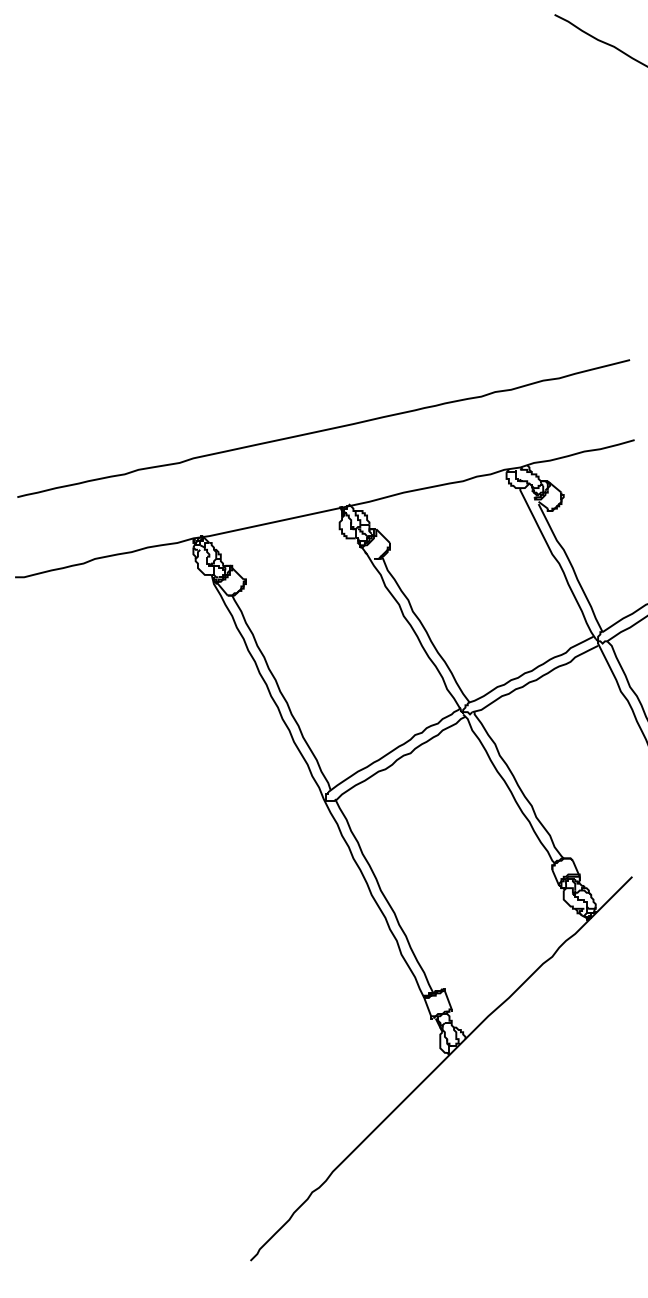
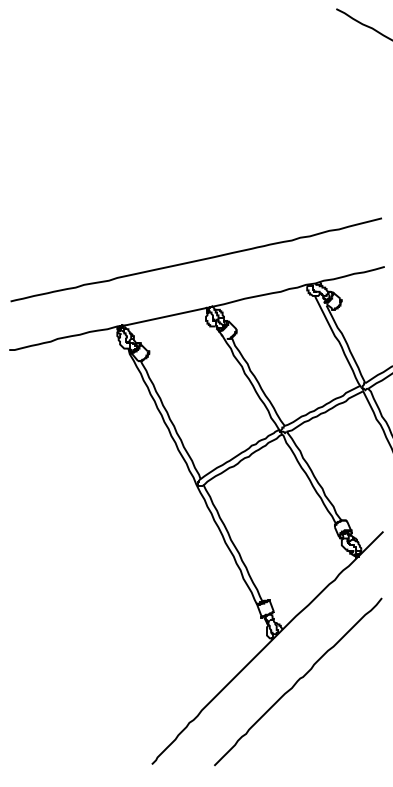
curve: (492, 1124) -> (298, 681), added

